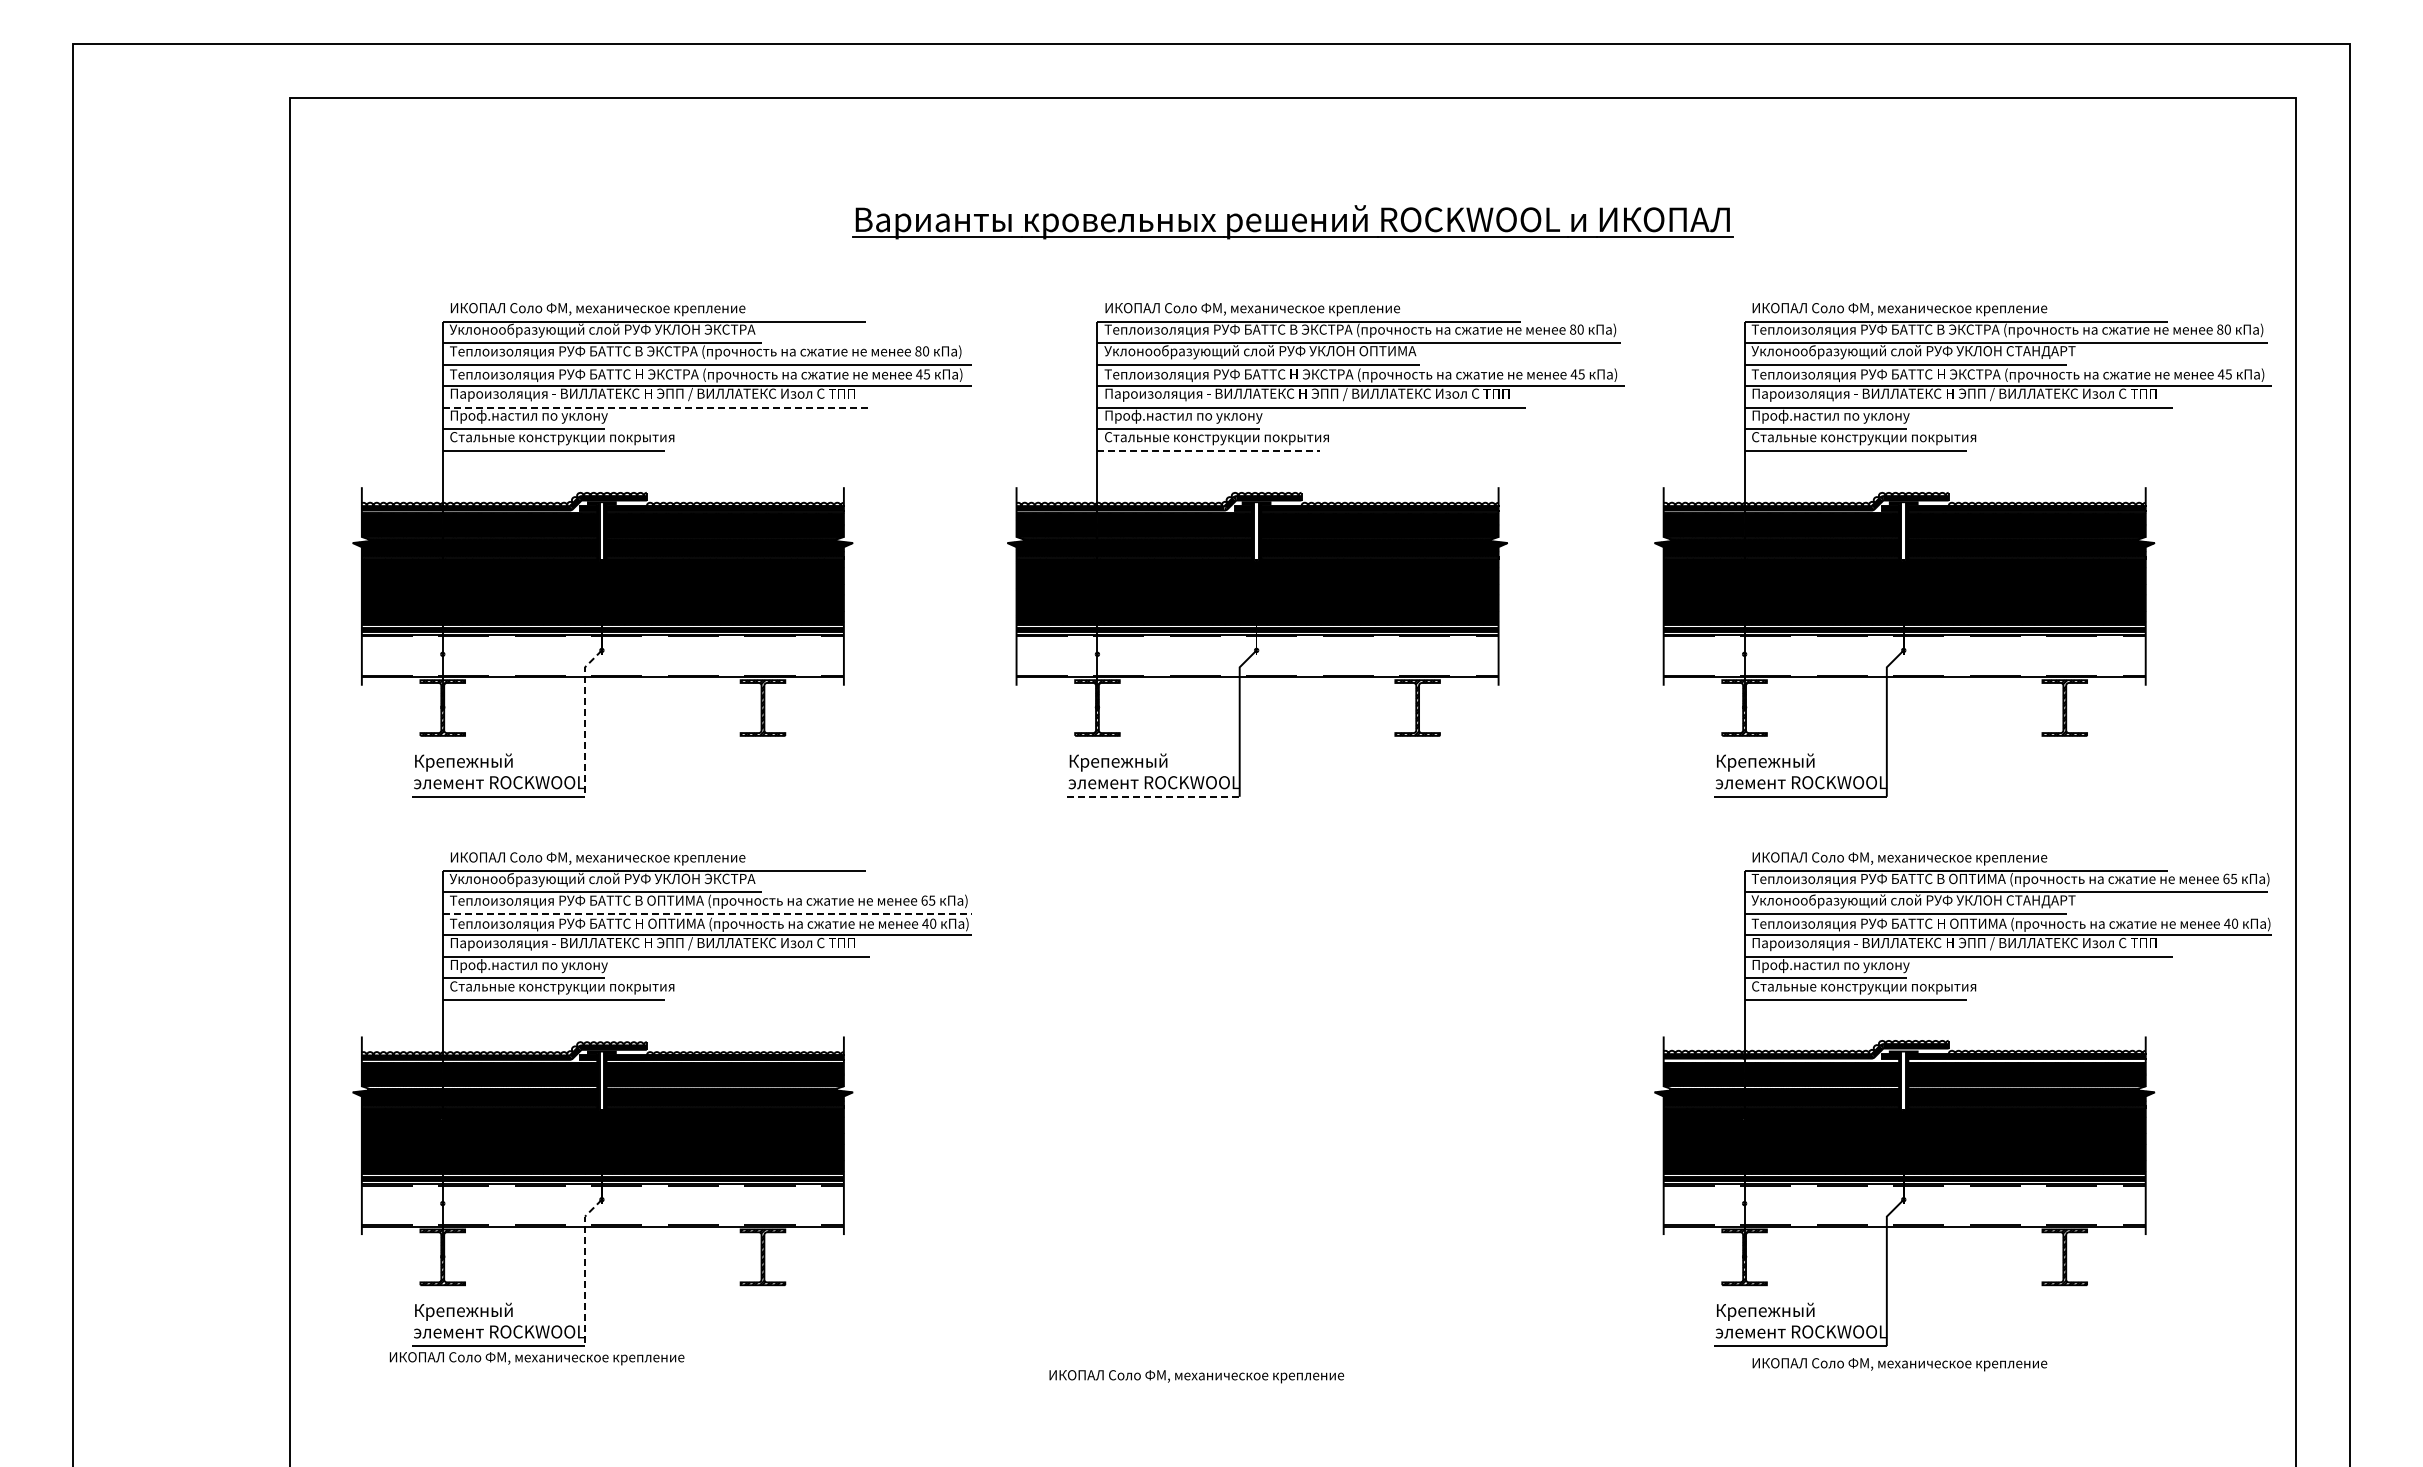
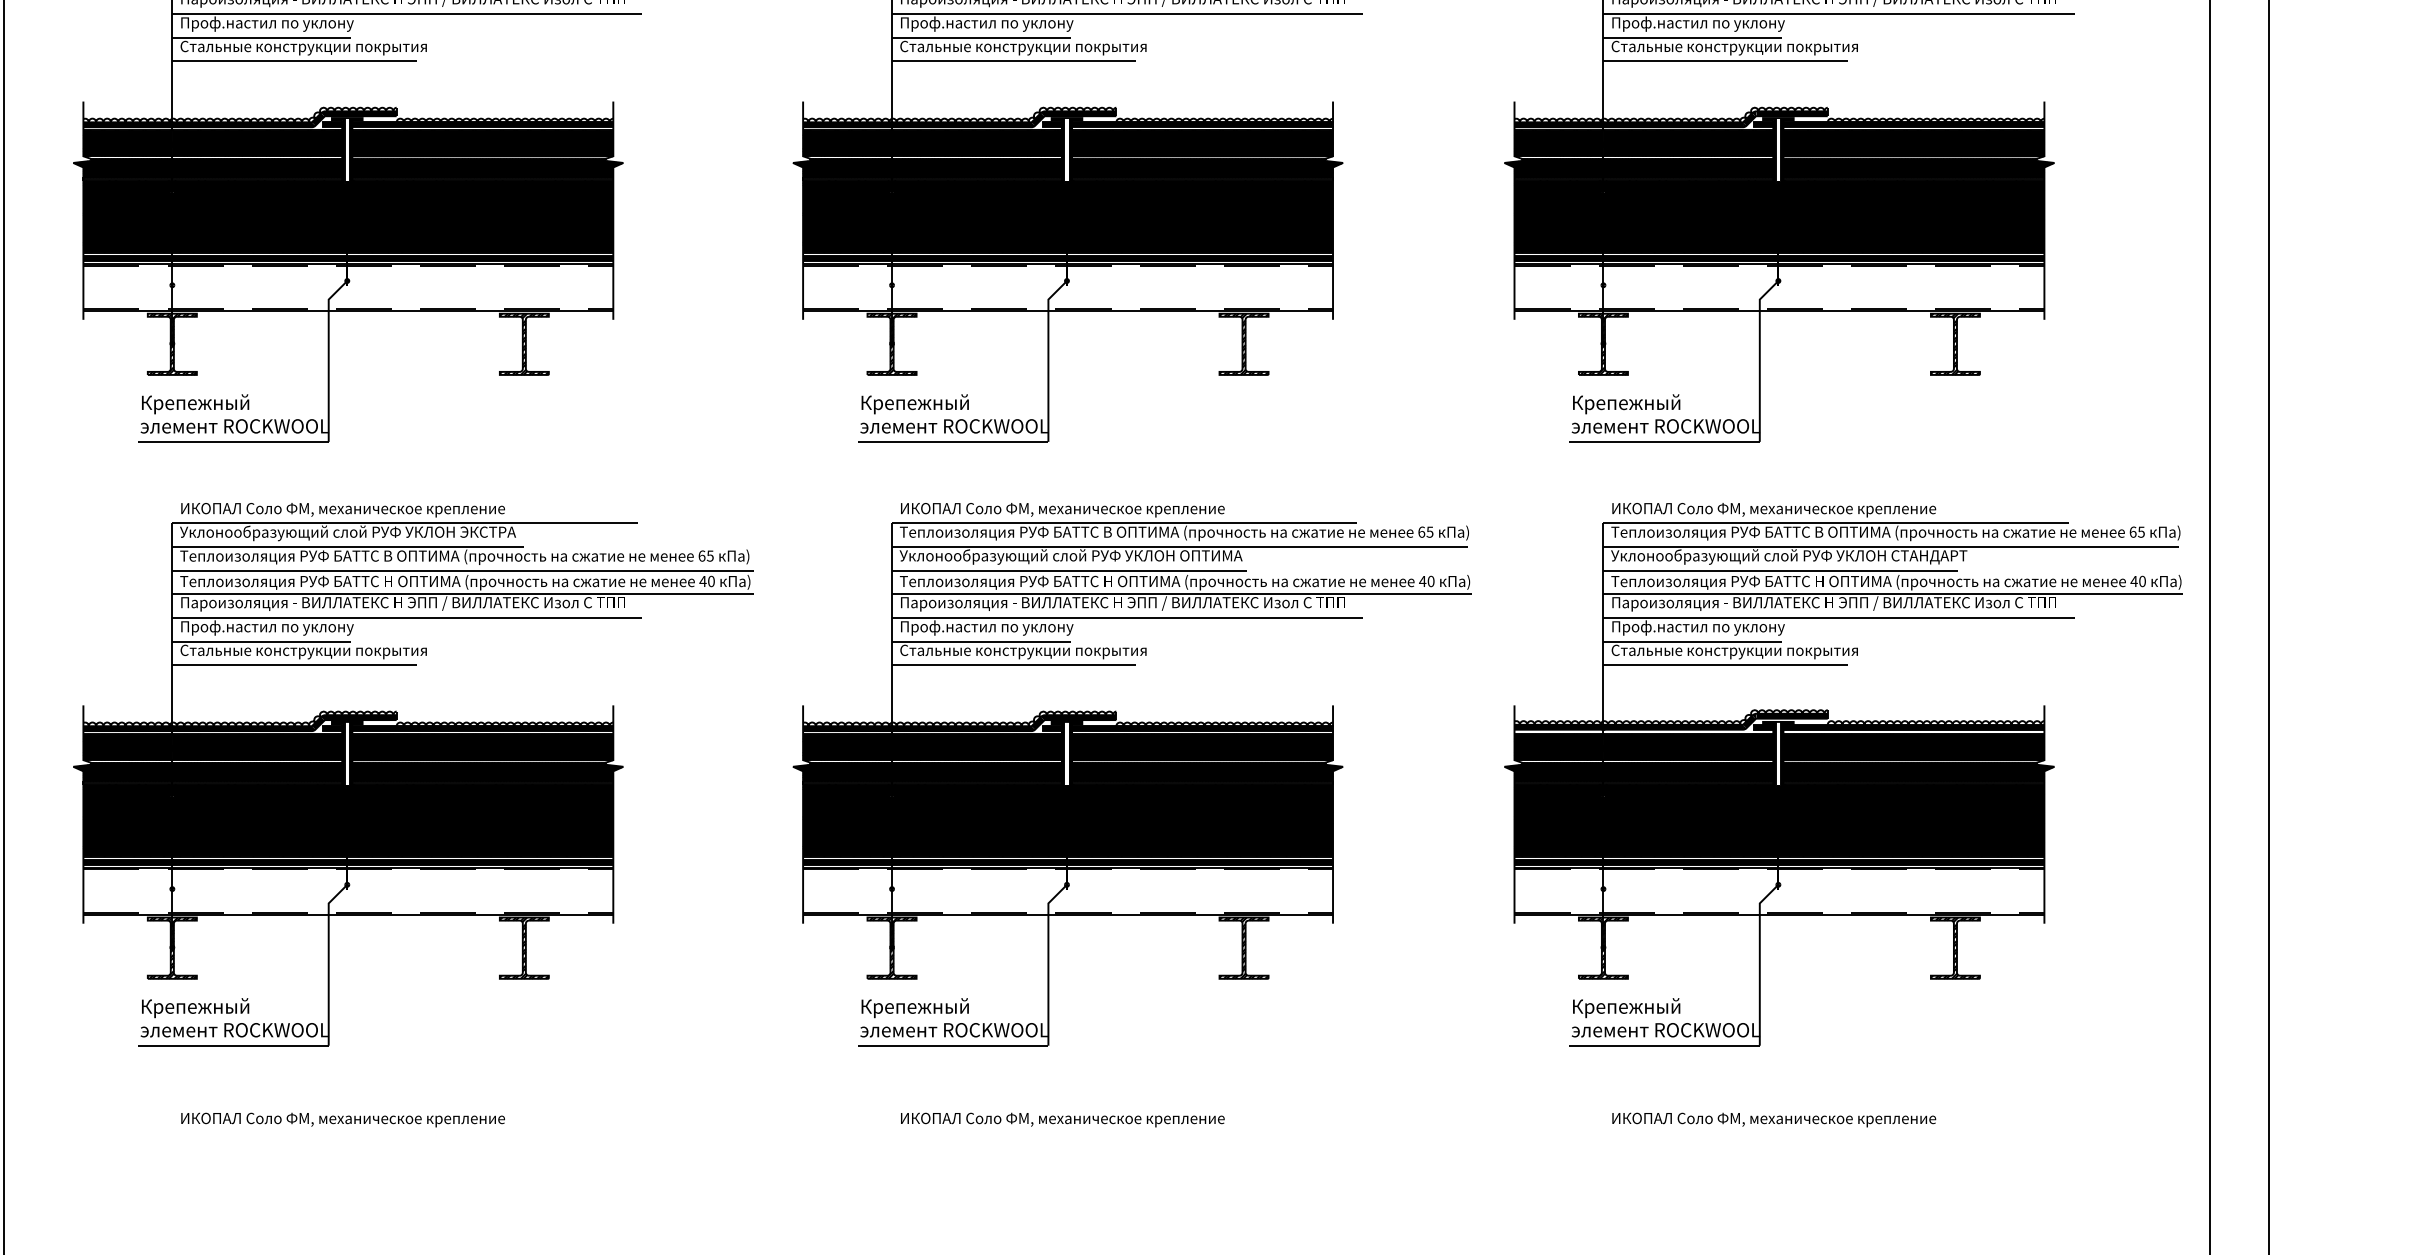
line: (656, 407) -> (407, 13), dashed -> solid
line: (1209, 450) -> (1015, 61), dashed -> solid
line: (585, 720) -> (329, 358), dashed -> solid
line: (1153, 796) -> (953, 441), dashed -> solid
line: (707, 913) -> (463, 570), dashed -> solid
part: (1315, 1099) -> (1131, 774), added
line: (585, 1269) -> (329, 961), dashed -> solid
text: (536, 1358) -> (342, 1119), moved
text: (1899, 1364) -> (1773, 1119), moved
text: (1196, 1376) -> (1062, 1119), moved

